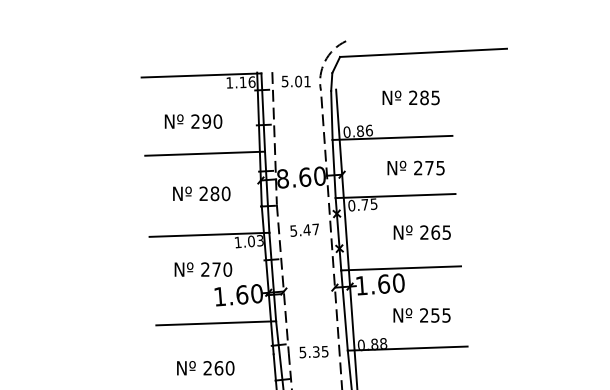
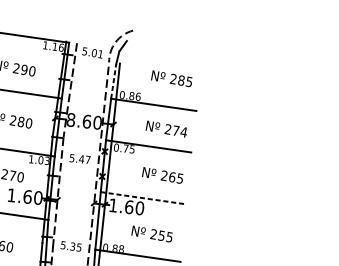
line: (423, 52) -> (186, 48), removed
line: (331, 114) -> (113, 80), solid -> dashed
text: (440, 168) -> (183, 132), 275 -> 274
line: (401, 268) -> (143, 198), solid -> dashed

